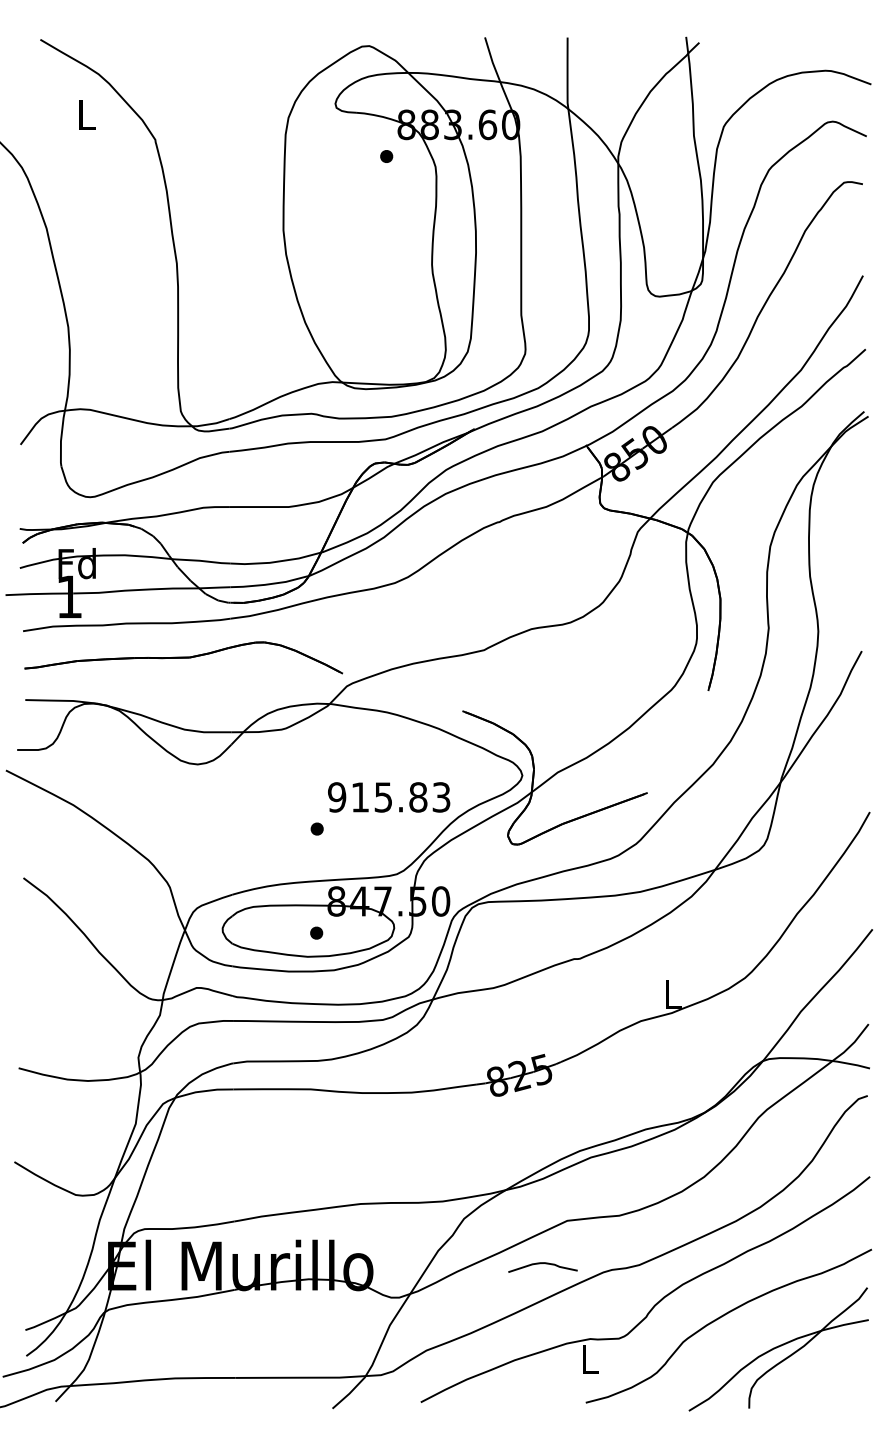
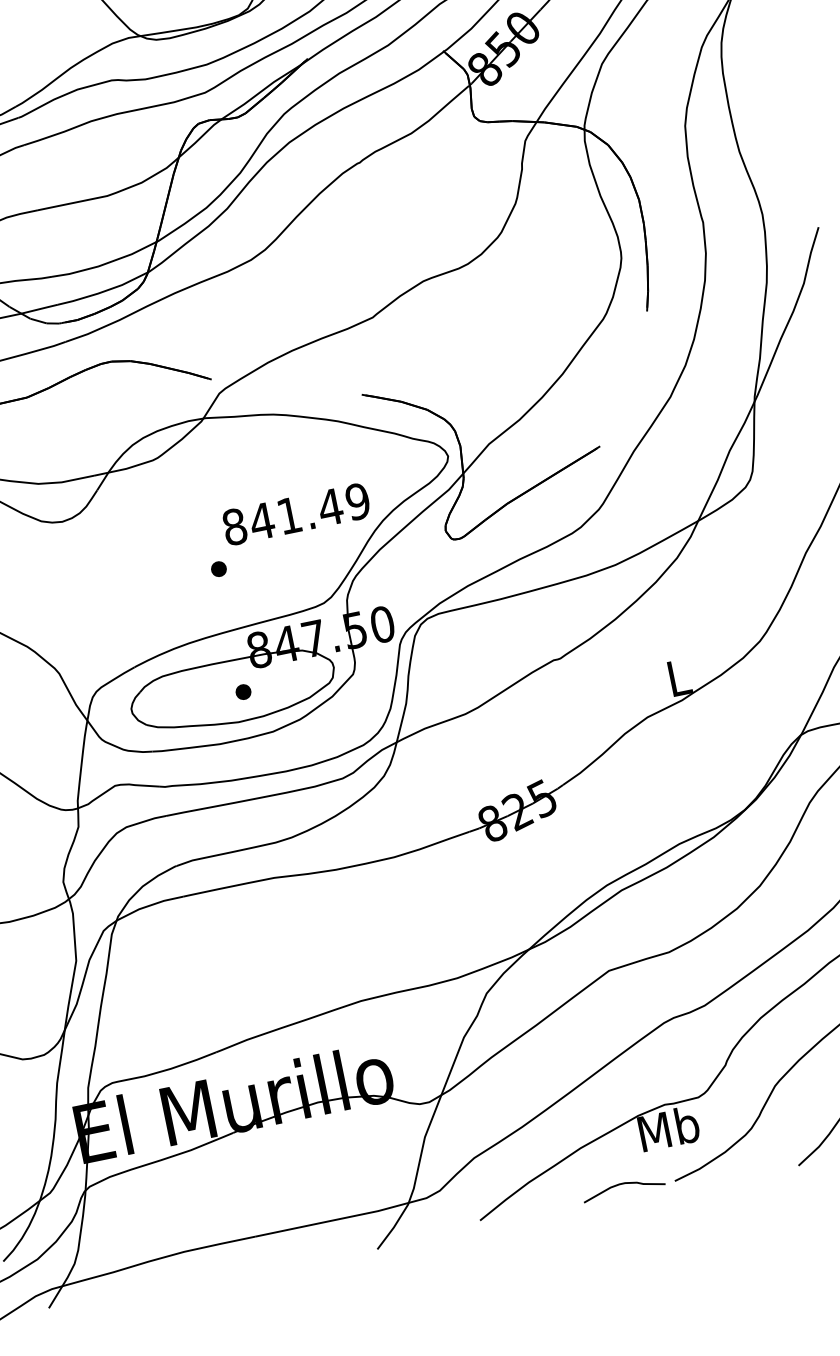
text: (389, 797) -> (296, 514), 915.83 -> 841.49
curve: (541, 1264) -> (621, 1185), moved
text: (589, 1358) -> (668, 1127), L -> Mb

